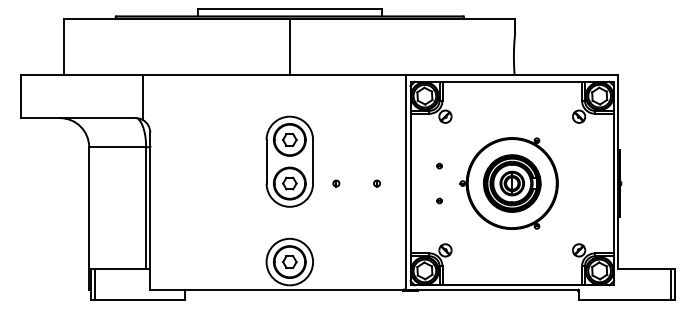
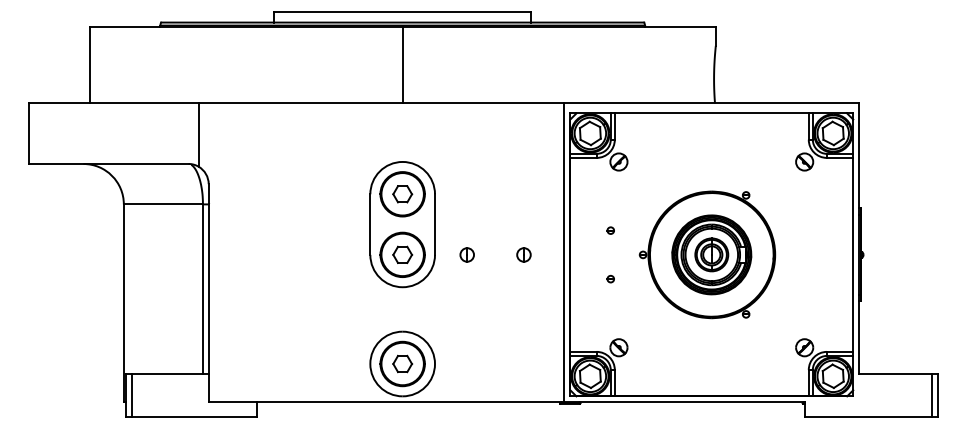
part: (336, 183) -> (467, 254), size x1.6
part: (376, 183) -> (523, 254), size x1.6

